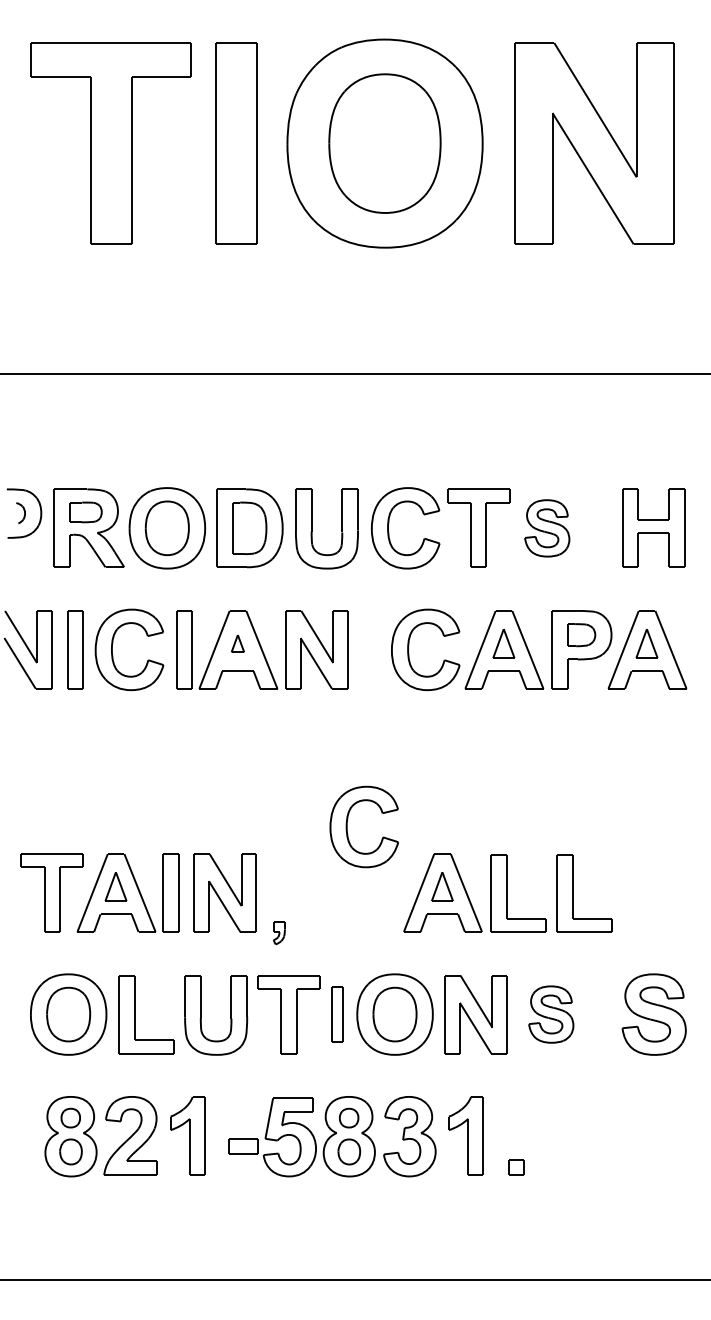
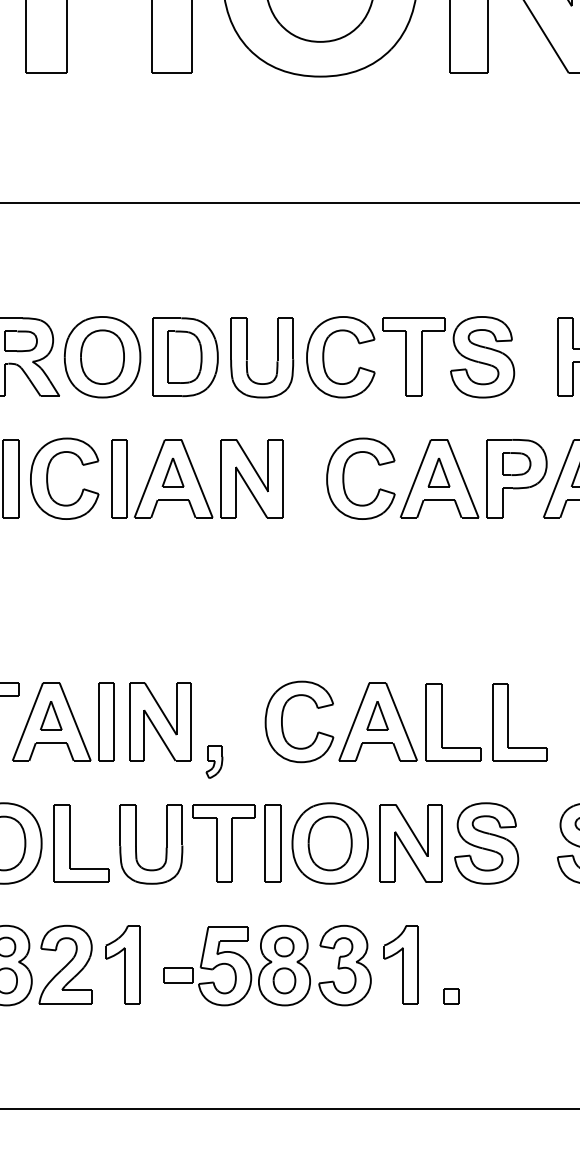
part: (546, 528) -> (481, 357), size x1.43
part: (237, 643) -> (172, 472), size x1.67
part: (347, 826) -> (282, 721), moved
part: (279, 932) -> (214, 761), size x1.43
part: (337, 1014) -> (272, 843), size x1.43
part: (550, 1014) -> (485, 843), size x1.43

